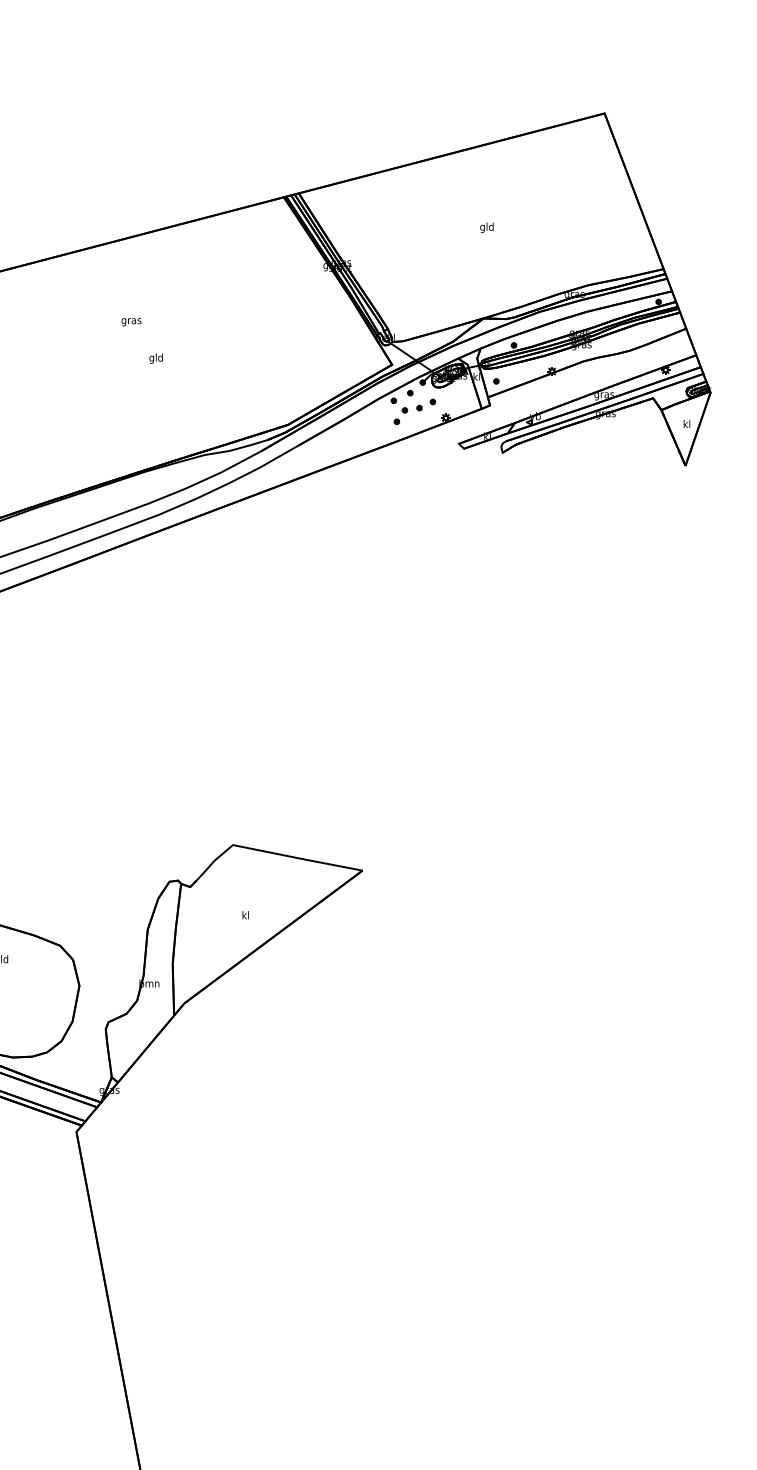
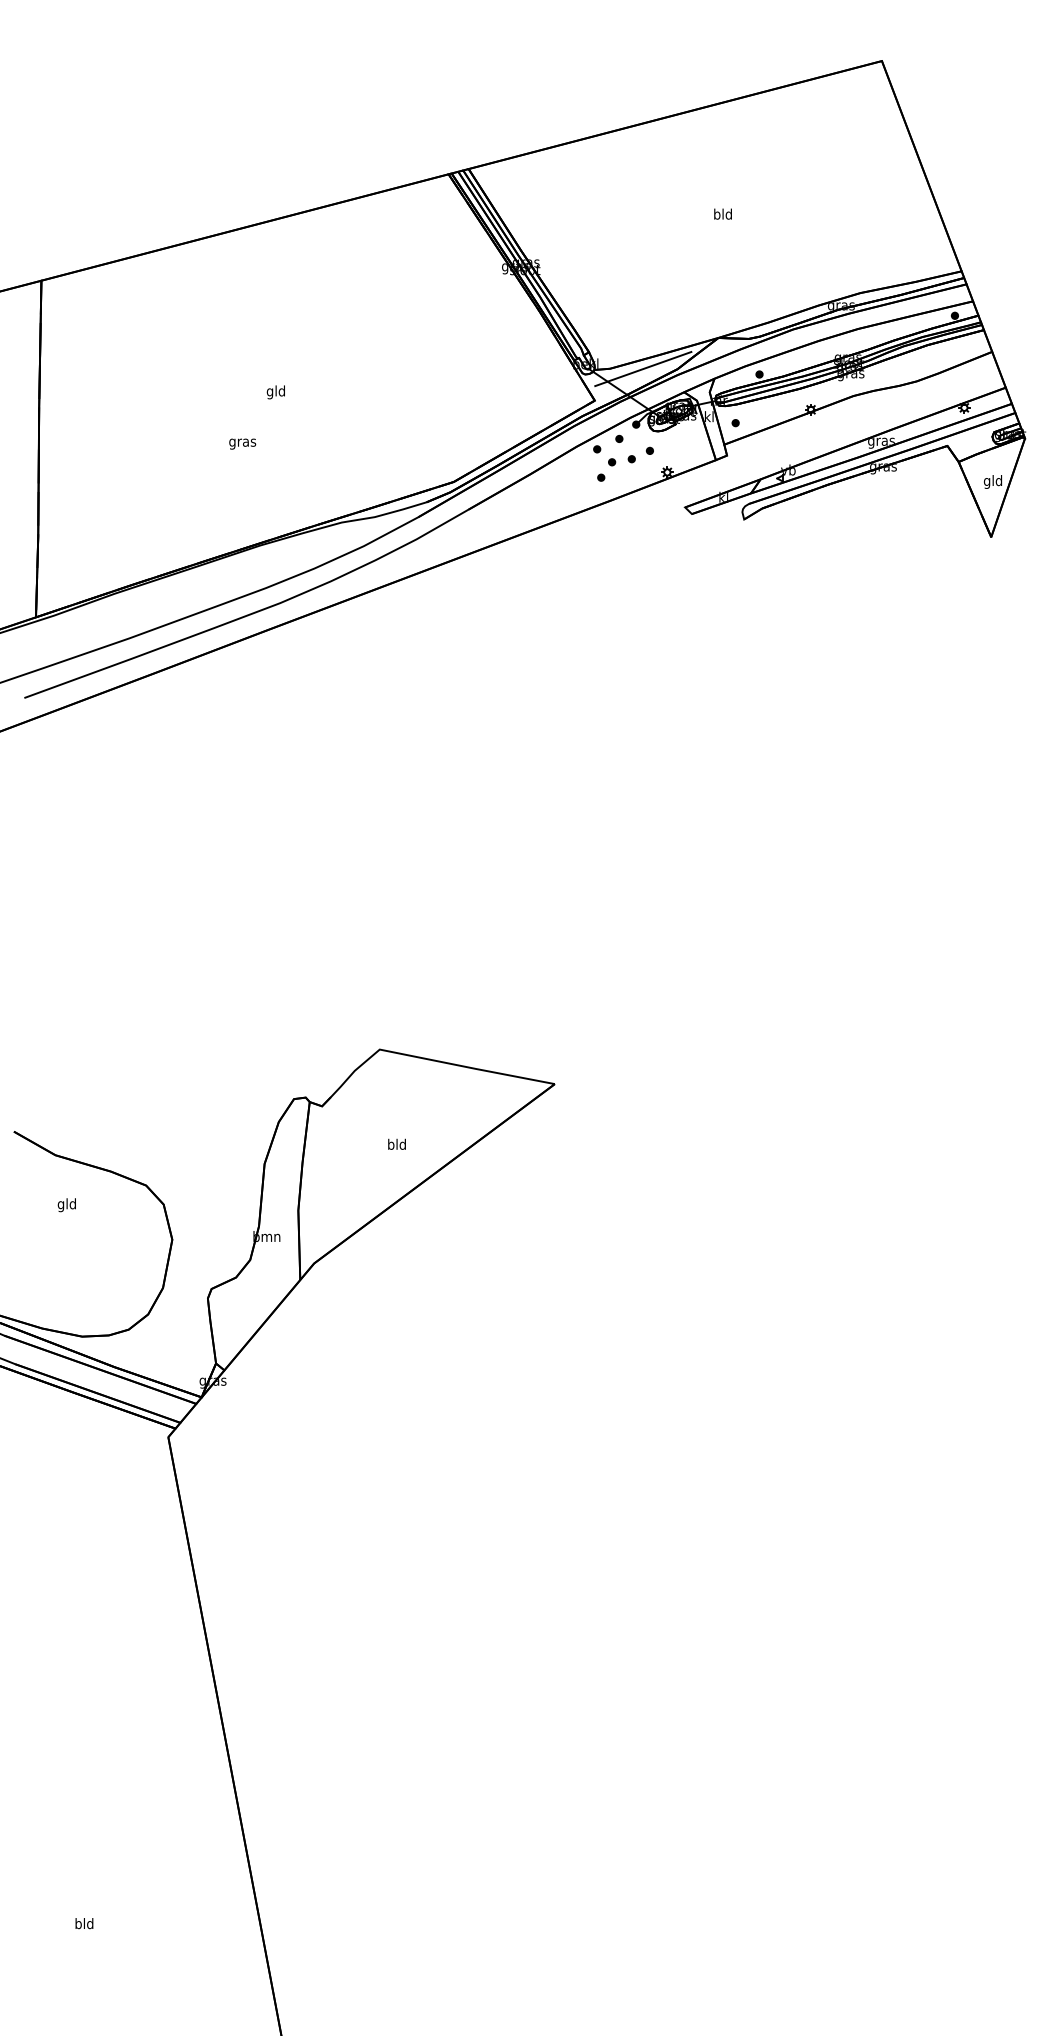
text: (482, 227) -> (716, 215), gld -> bld
text: (131, 321) -> (242, 443), moved
line: (428, 341) -> (643, 369), added
text: (686, 424) -> (992, 481), kl -> gld
text: (245, 914) -> (396, 1143), kl -> bld

